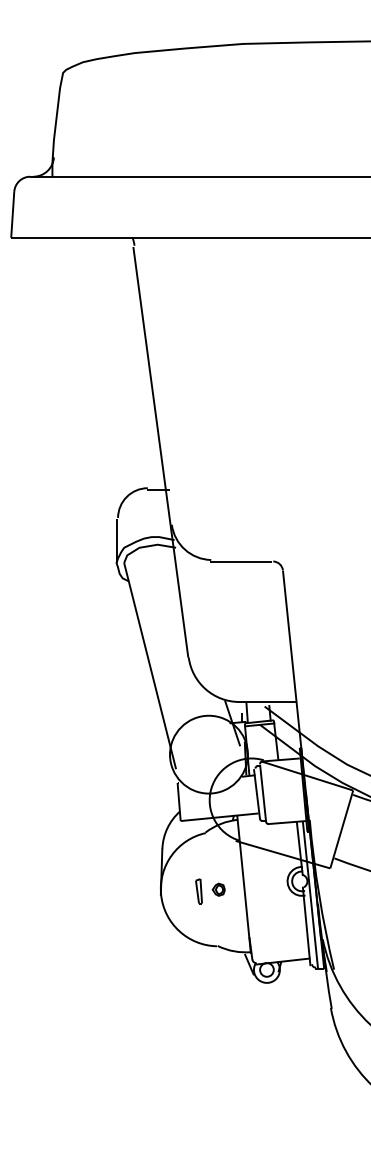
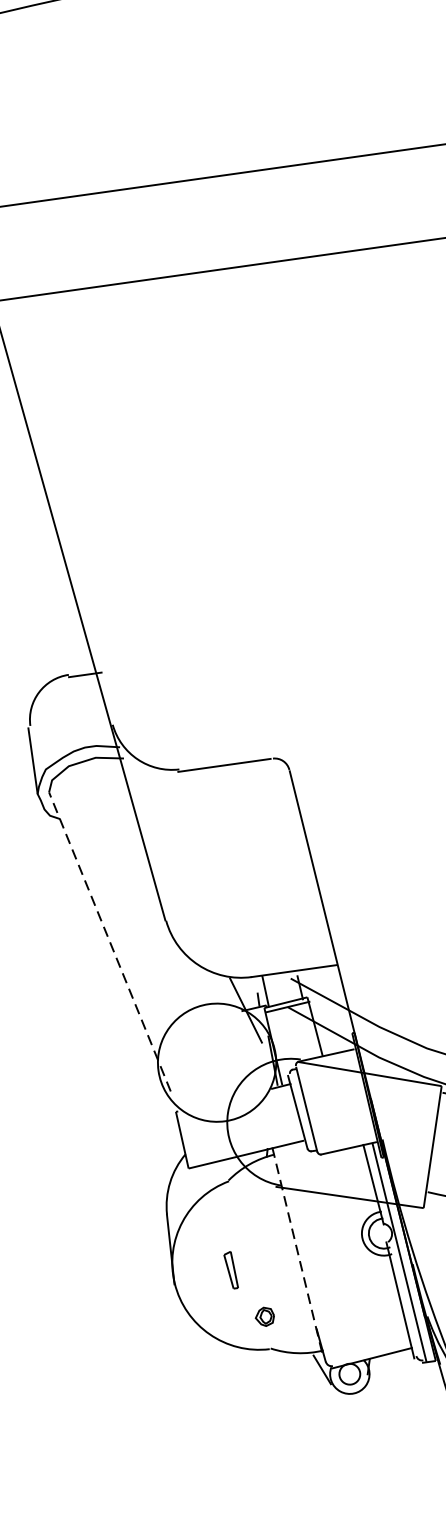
line: (150, 665) -> (110, 940), solid -> dashed
line: (244, 884) -> (298, 1250), solid -> dashed
part: (218, 889) -> (264, 1316), moved

